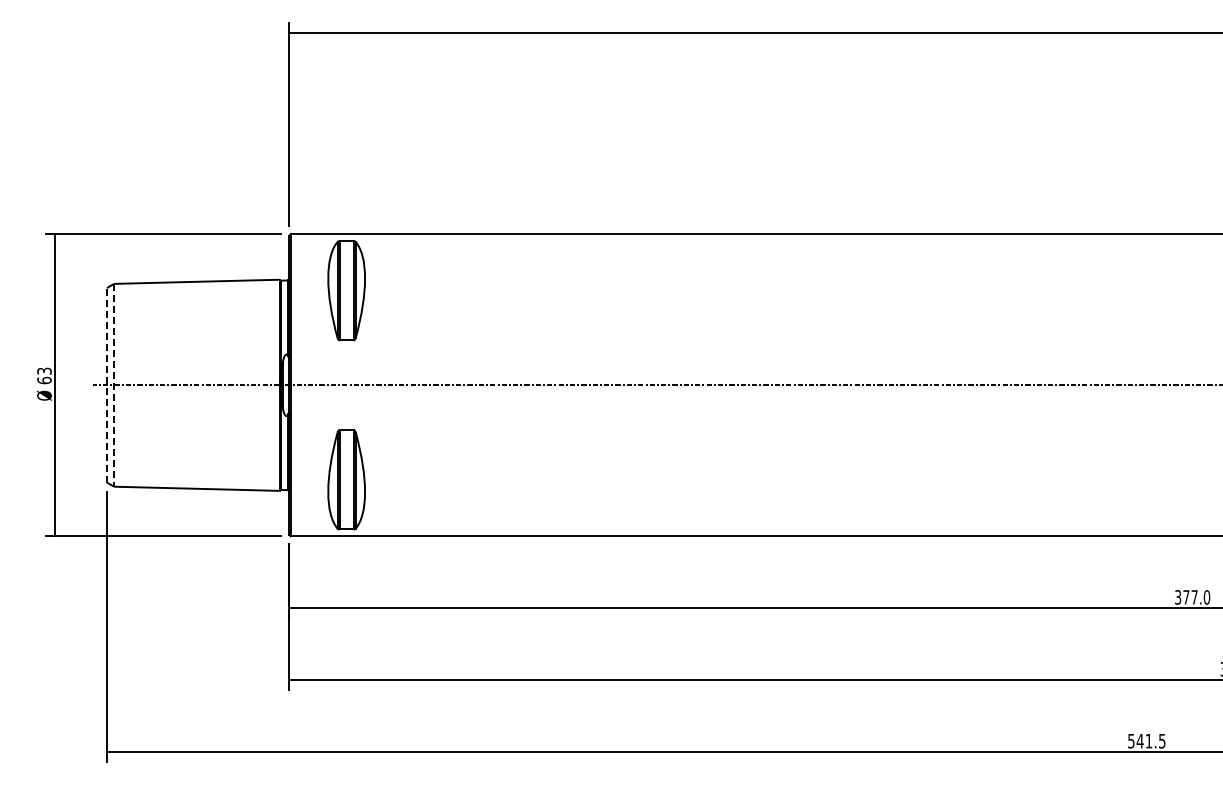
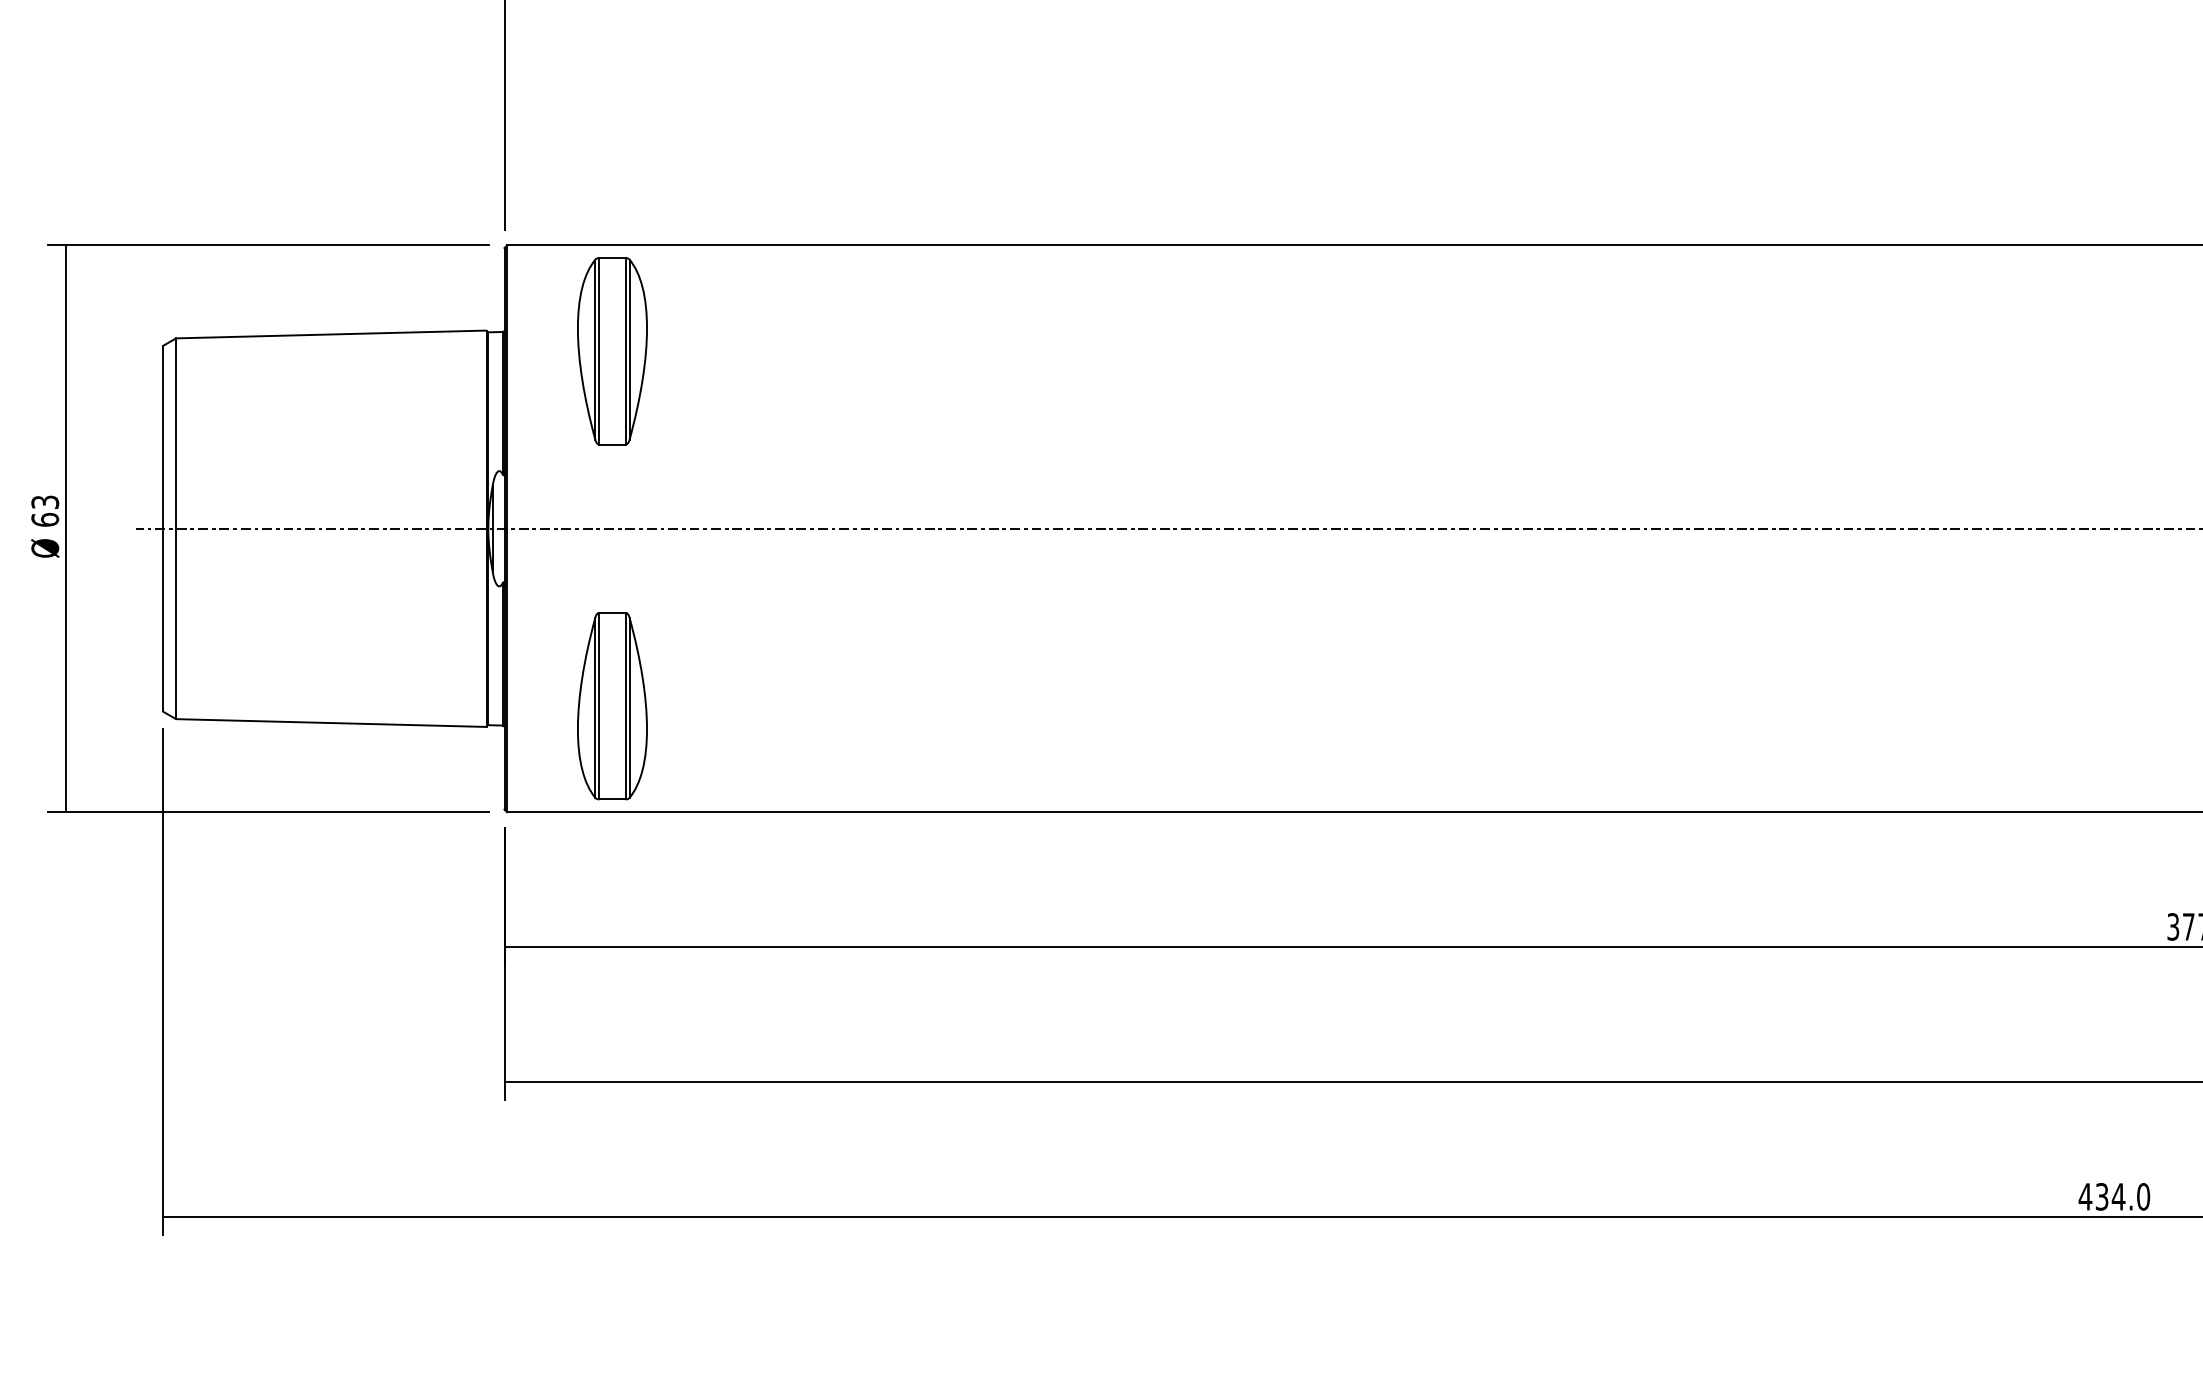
line: (107, 384) -> (163, 527), dashed -> solid
line: (114, 385) -> (176, 529), dashed -> solid
text: (1146, 740) -> (2113, 1195), 541.5 -> 434.0

